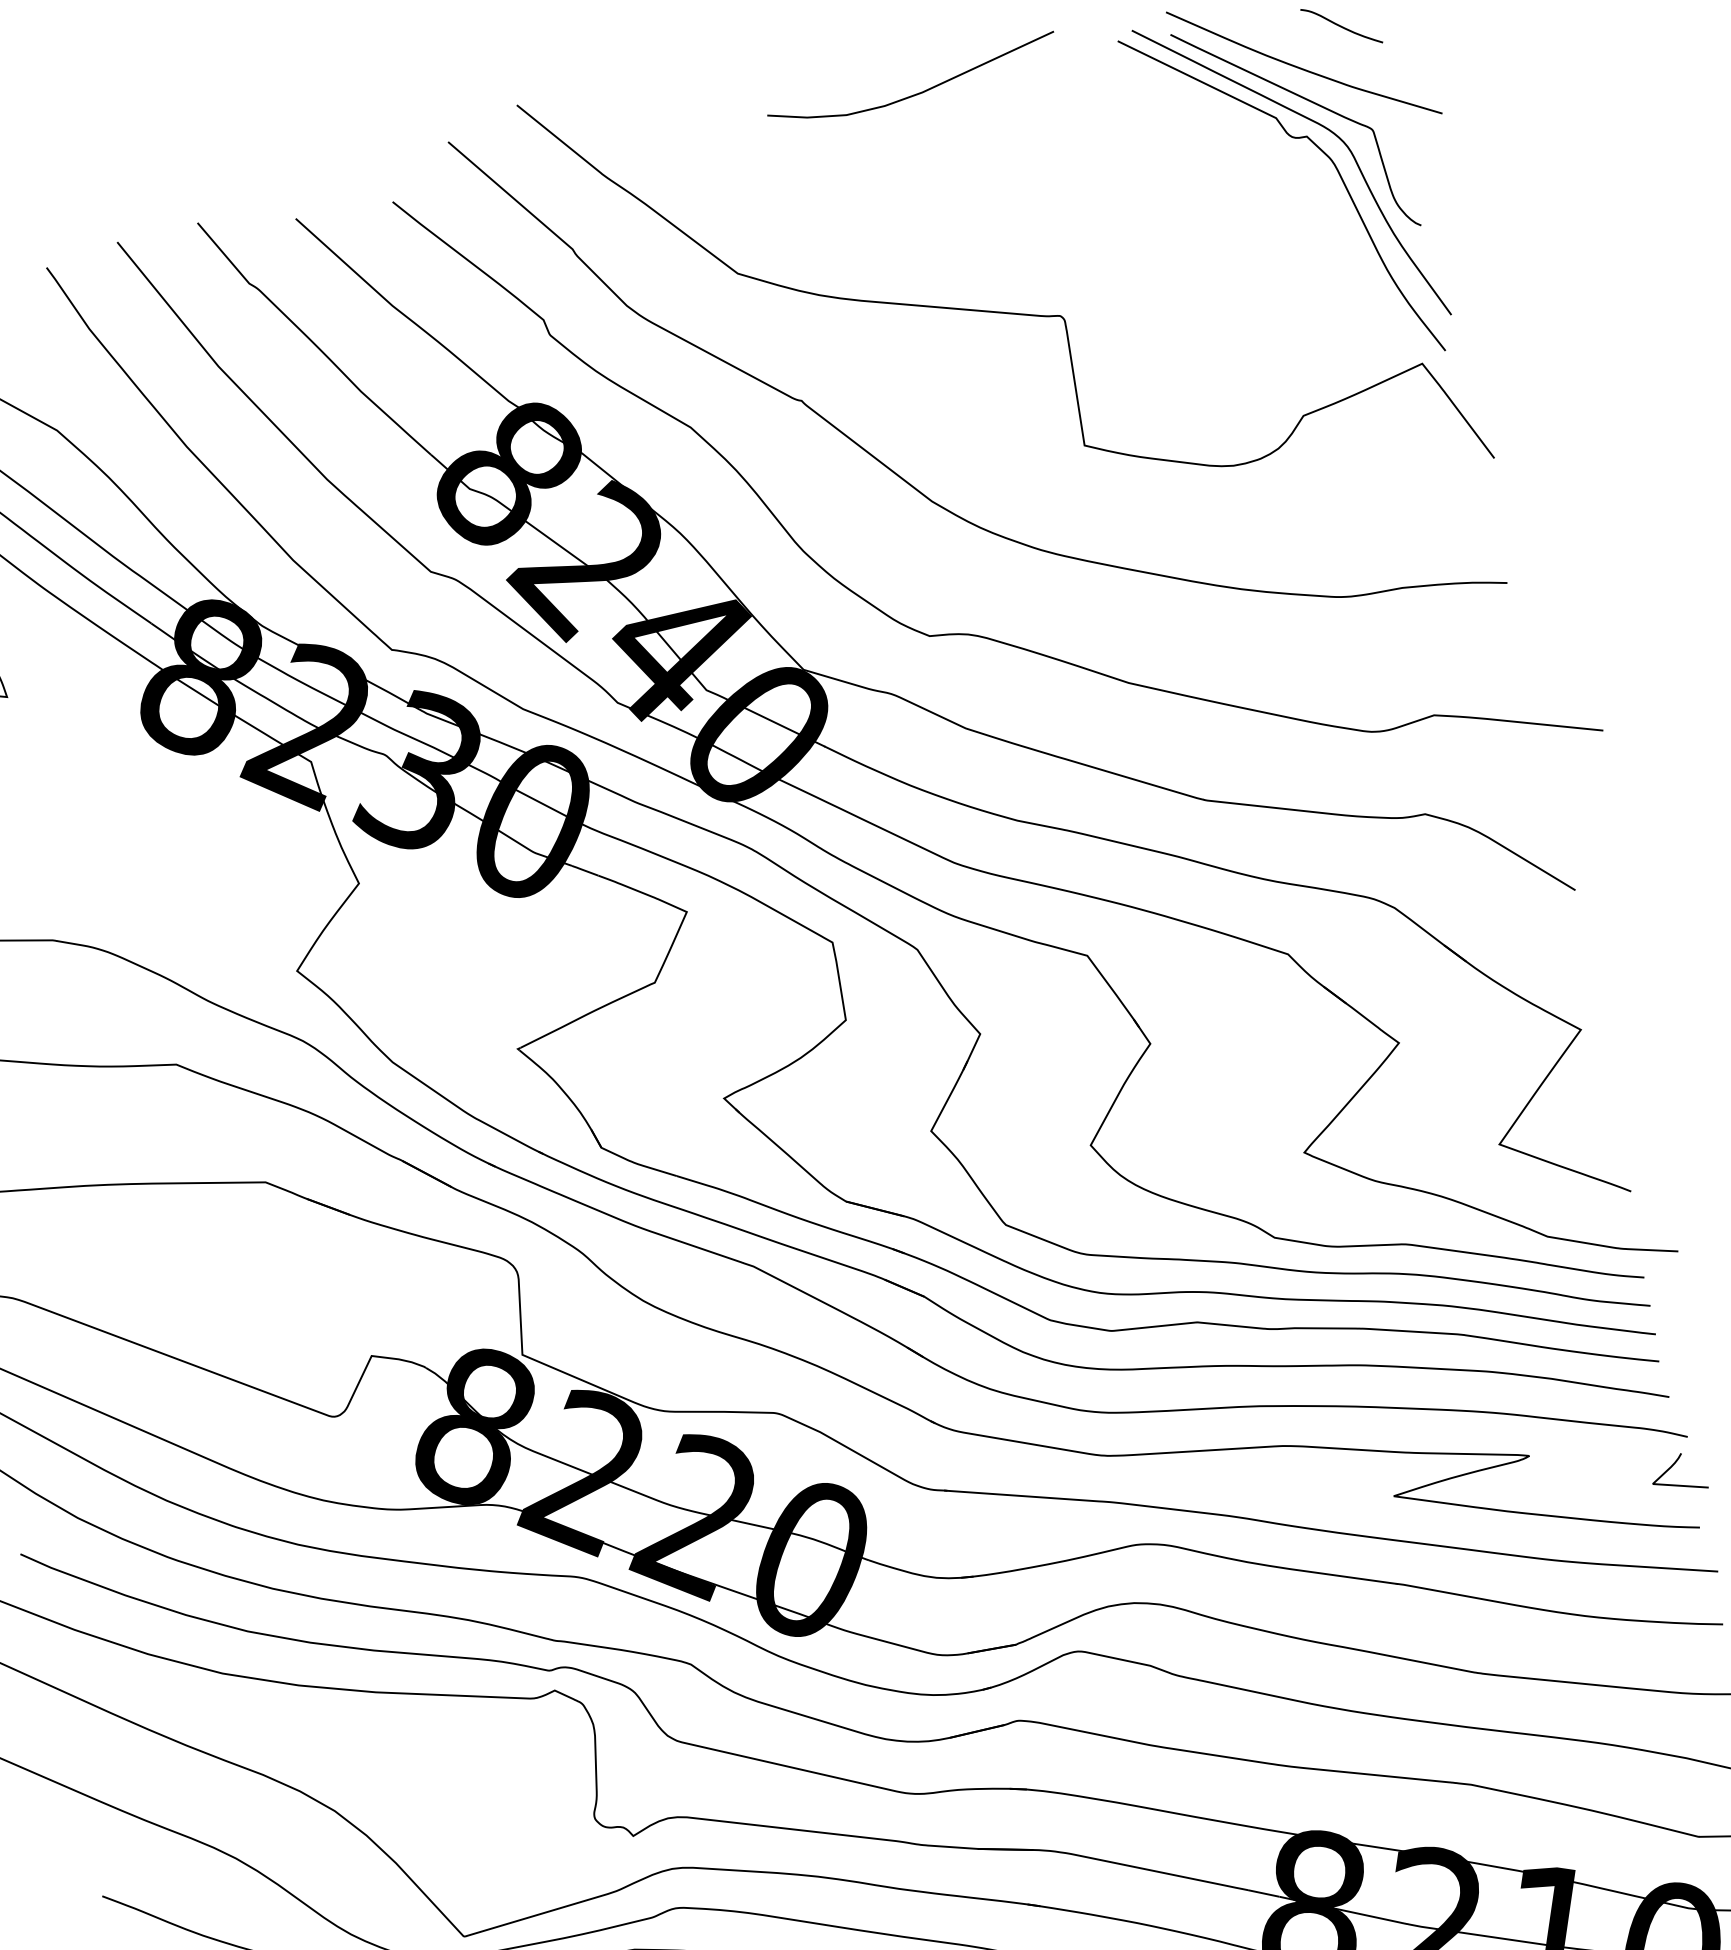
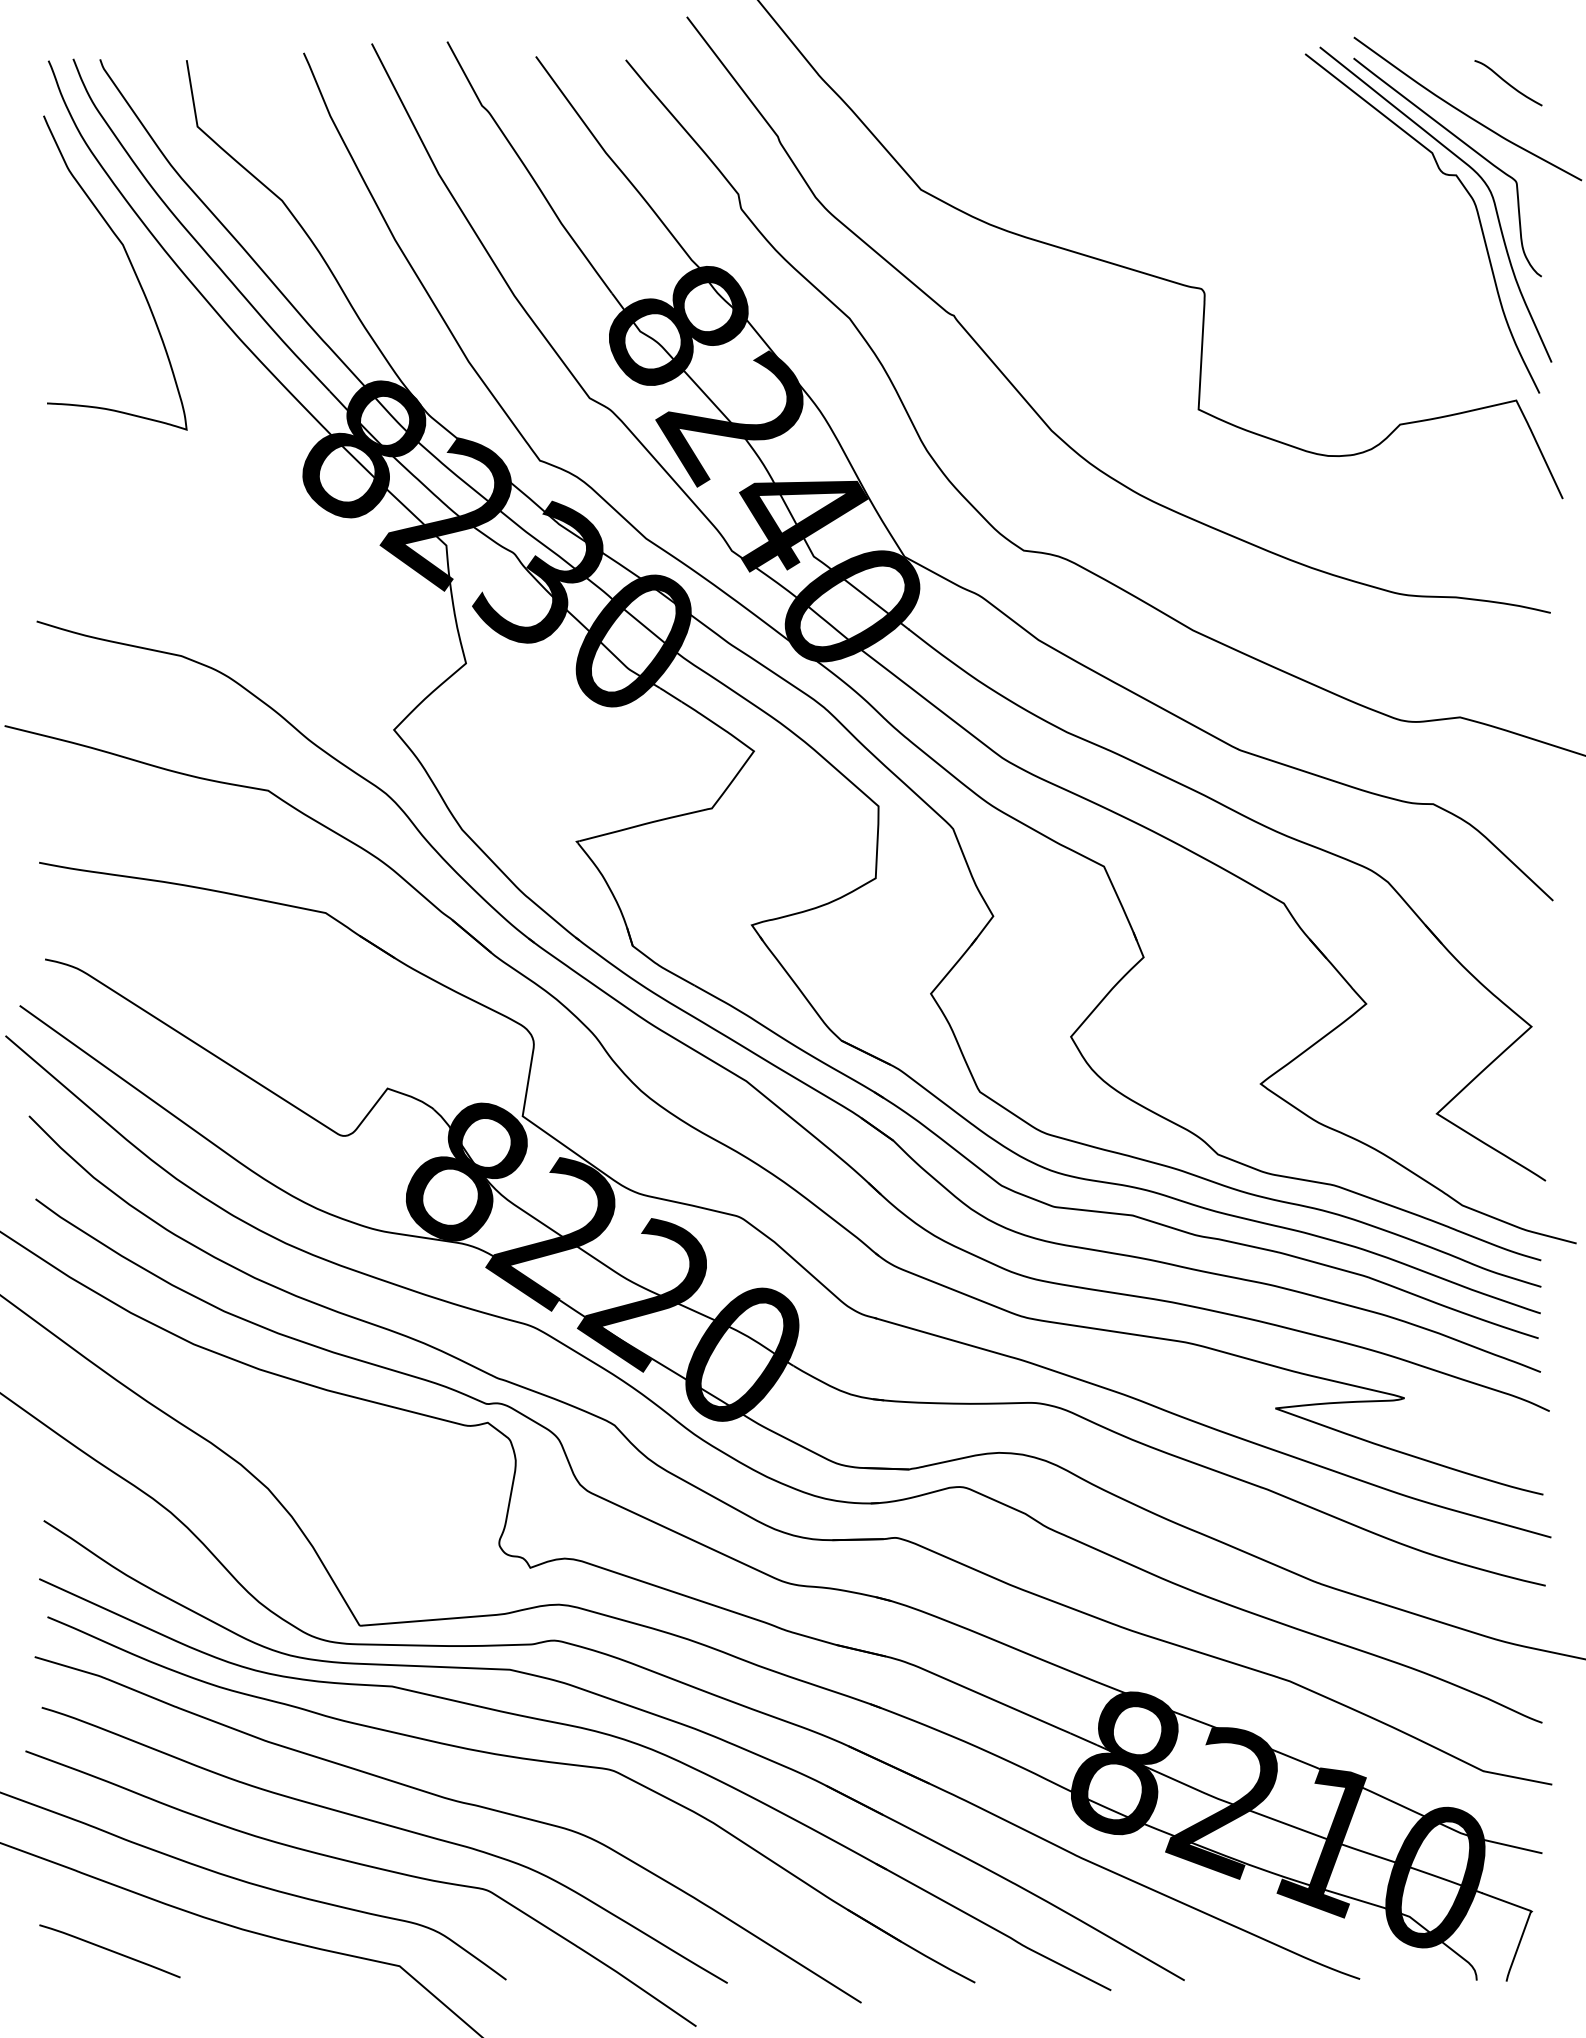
curve: (914, 93) -> (1113, 62), removed
curve: (1672, 1467) -> (1530, 1435), removed

